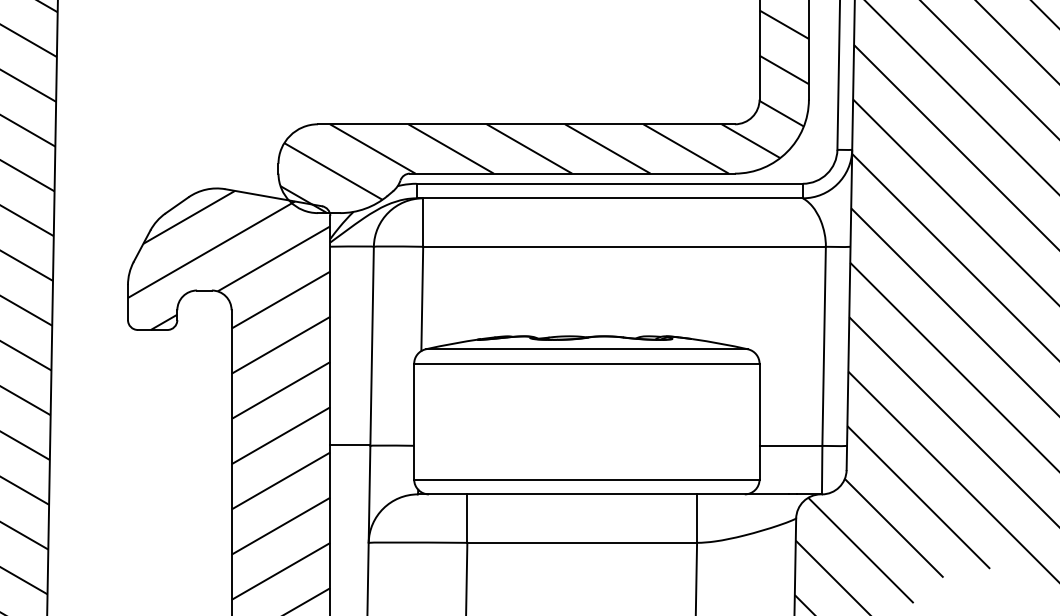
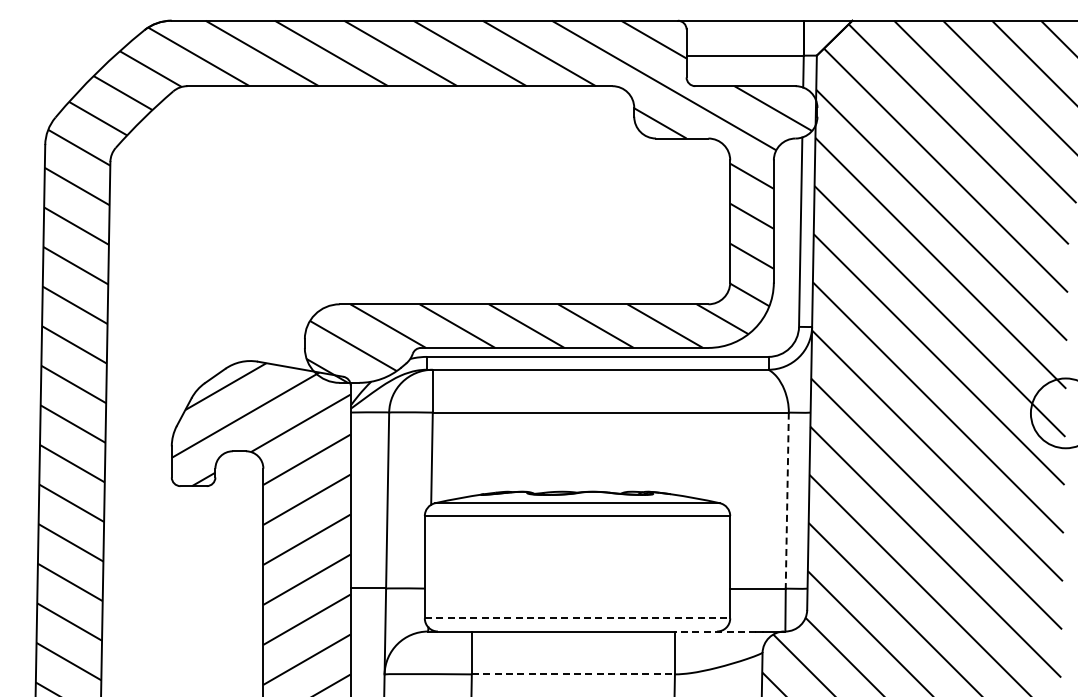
line: (824, 347) -> (787, 501), solid -> dashed
line: (586, 479) -> (577, 618), solid -> dashed
line: (742, 494) -> (715, 631), solid -> dashed
line: (582, 542) -> (573, 674), solid -> dashed

